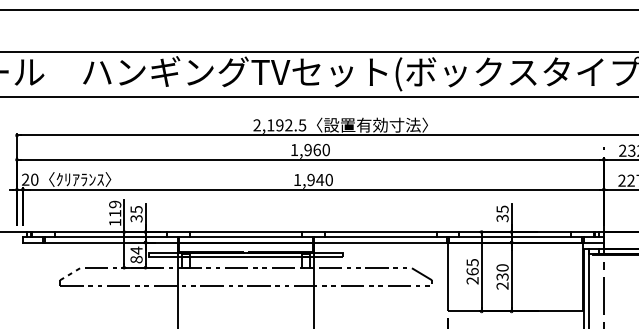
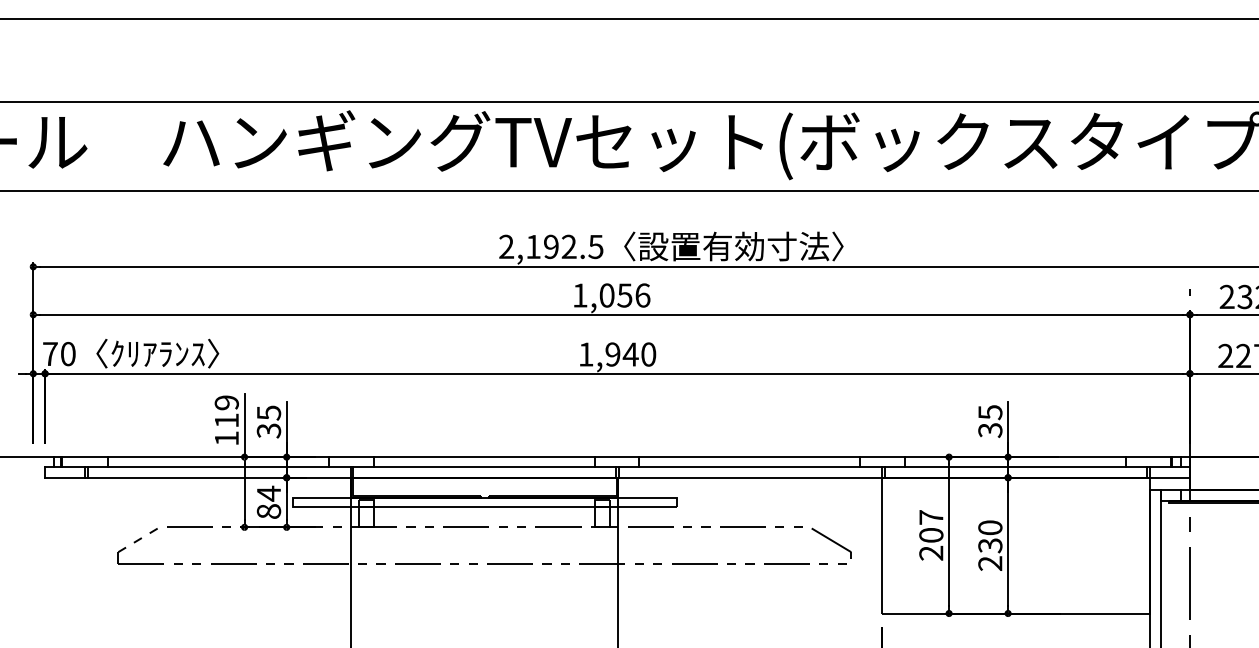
text: (317, 149) -> (625, 294), 1,960 -> 1,056
text: (25, 179) -> (50, 353), 20 -> 70
text: (472, 267) -> (931, 526), 265 -> 207

